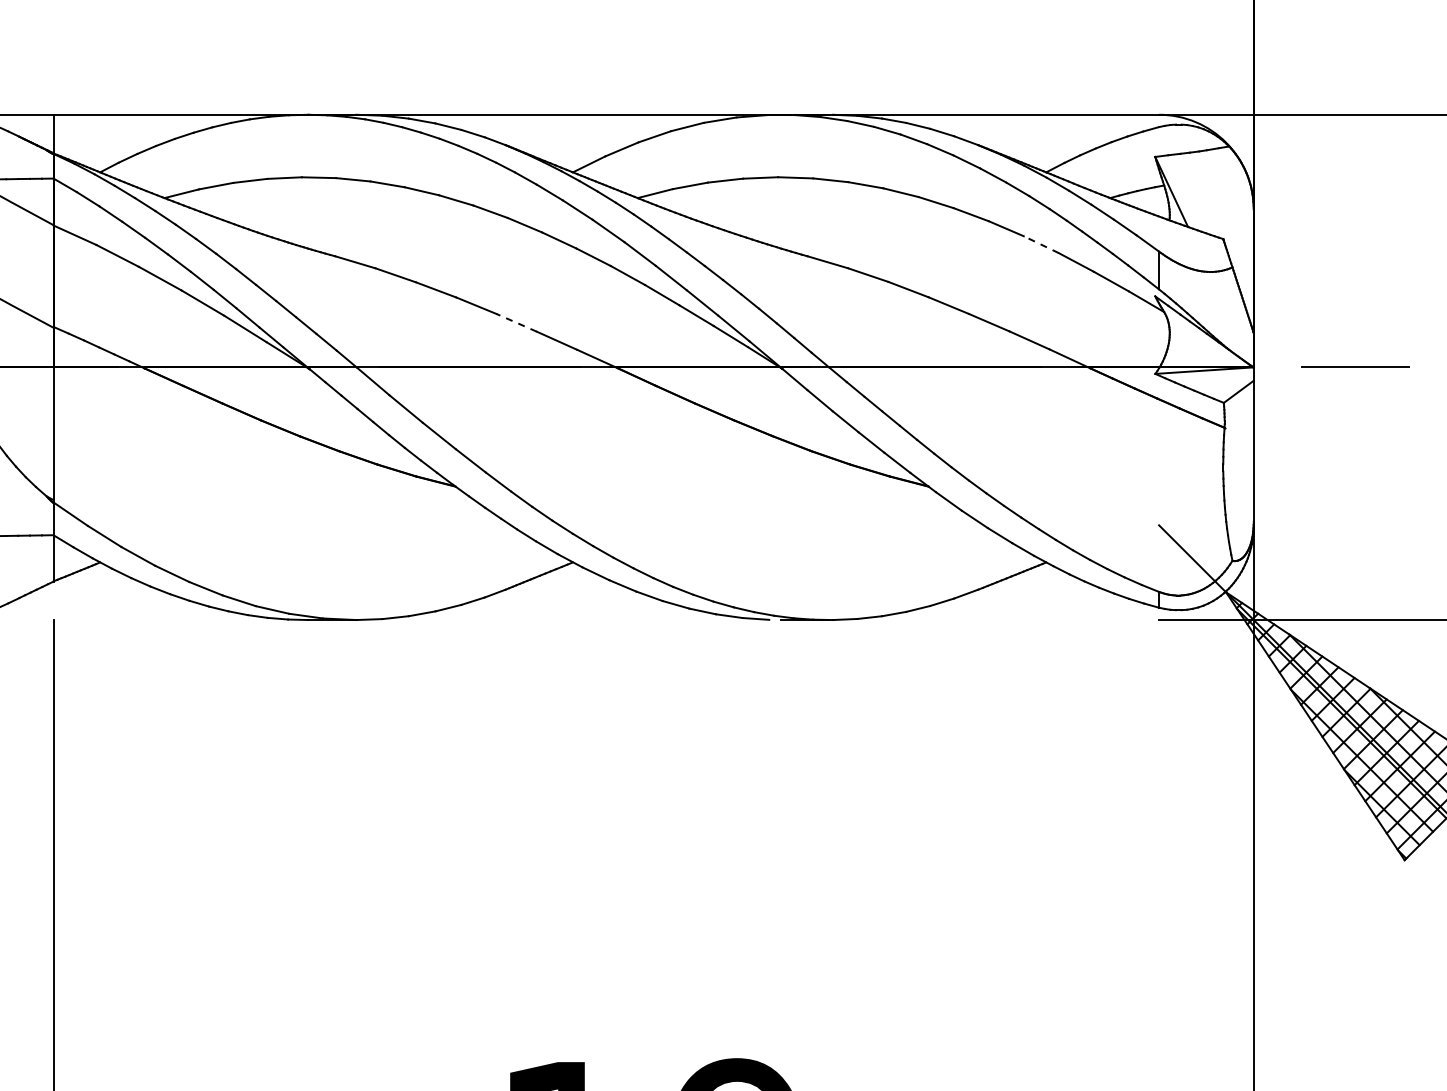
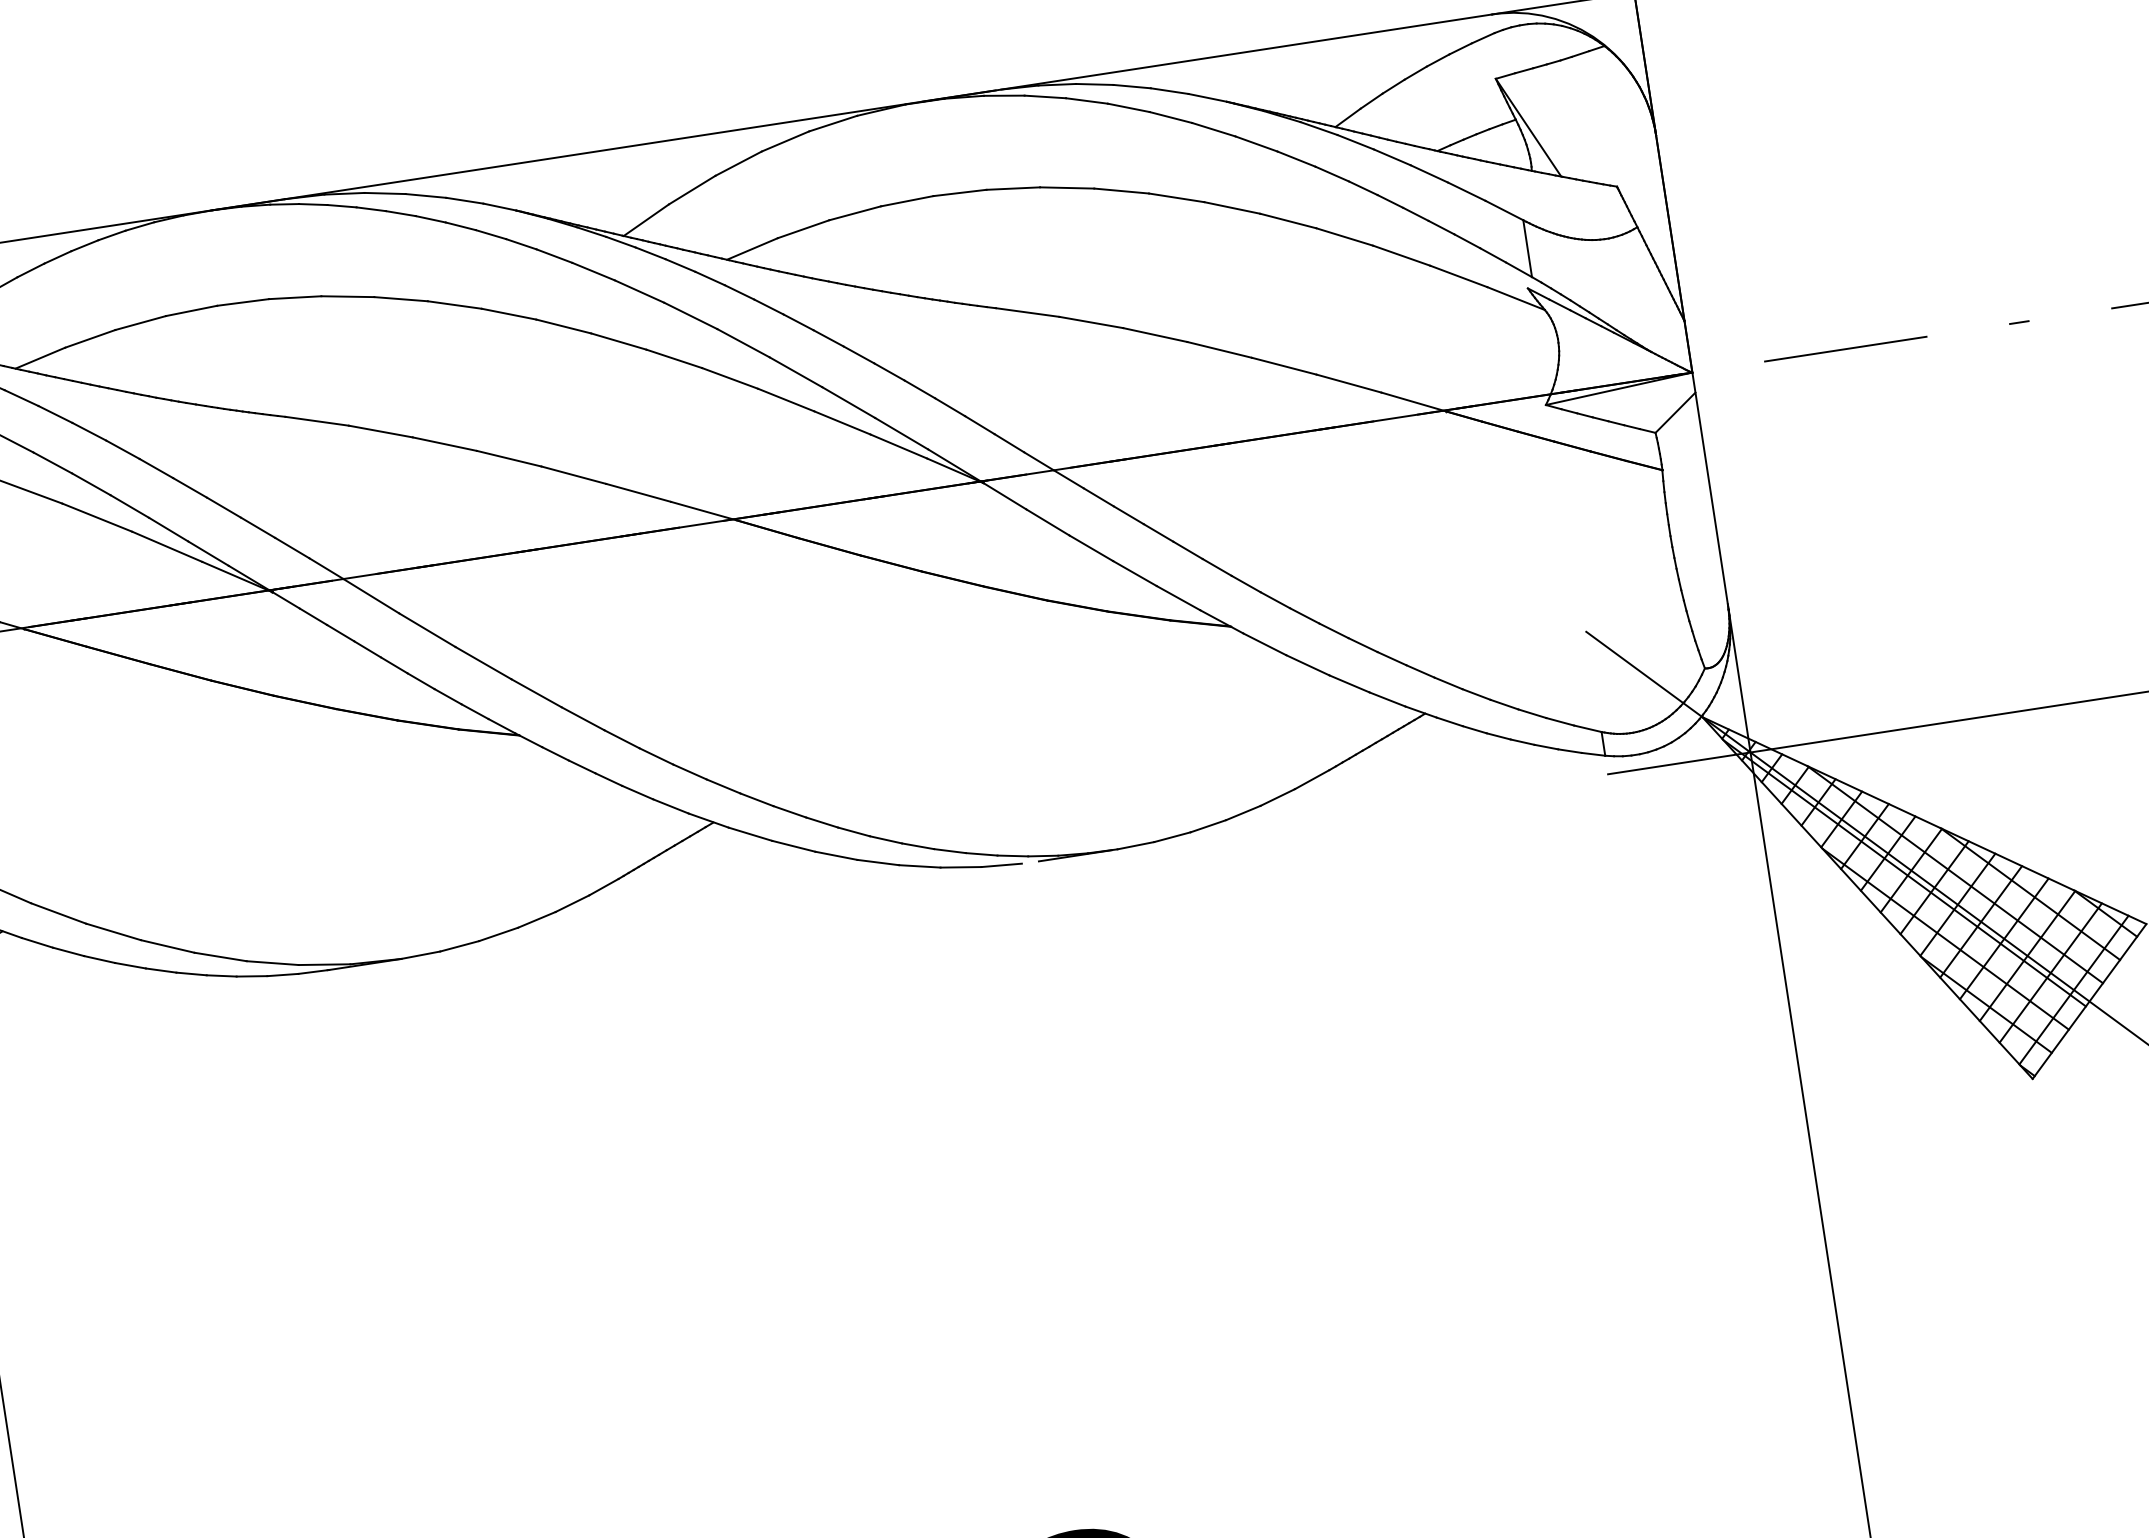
line: (1040, 244) -> (1343, 236), dashed -> solid
line: (516, 322) -> (573, 474), dashed -> solid

